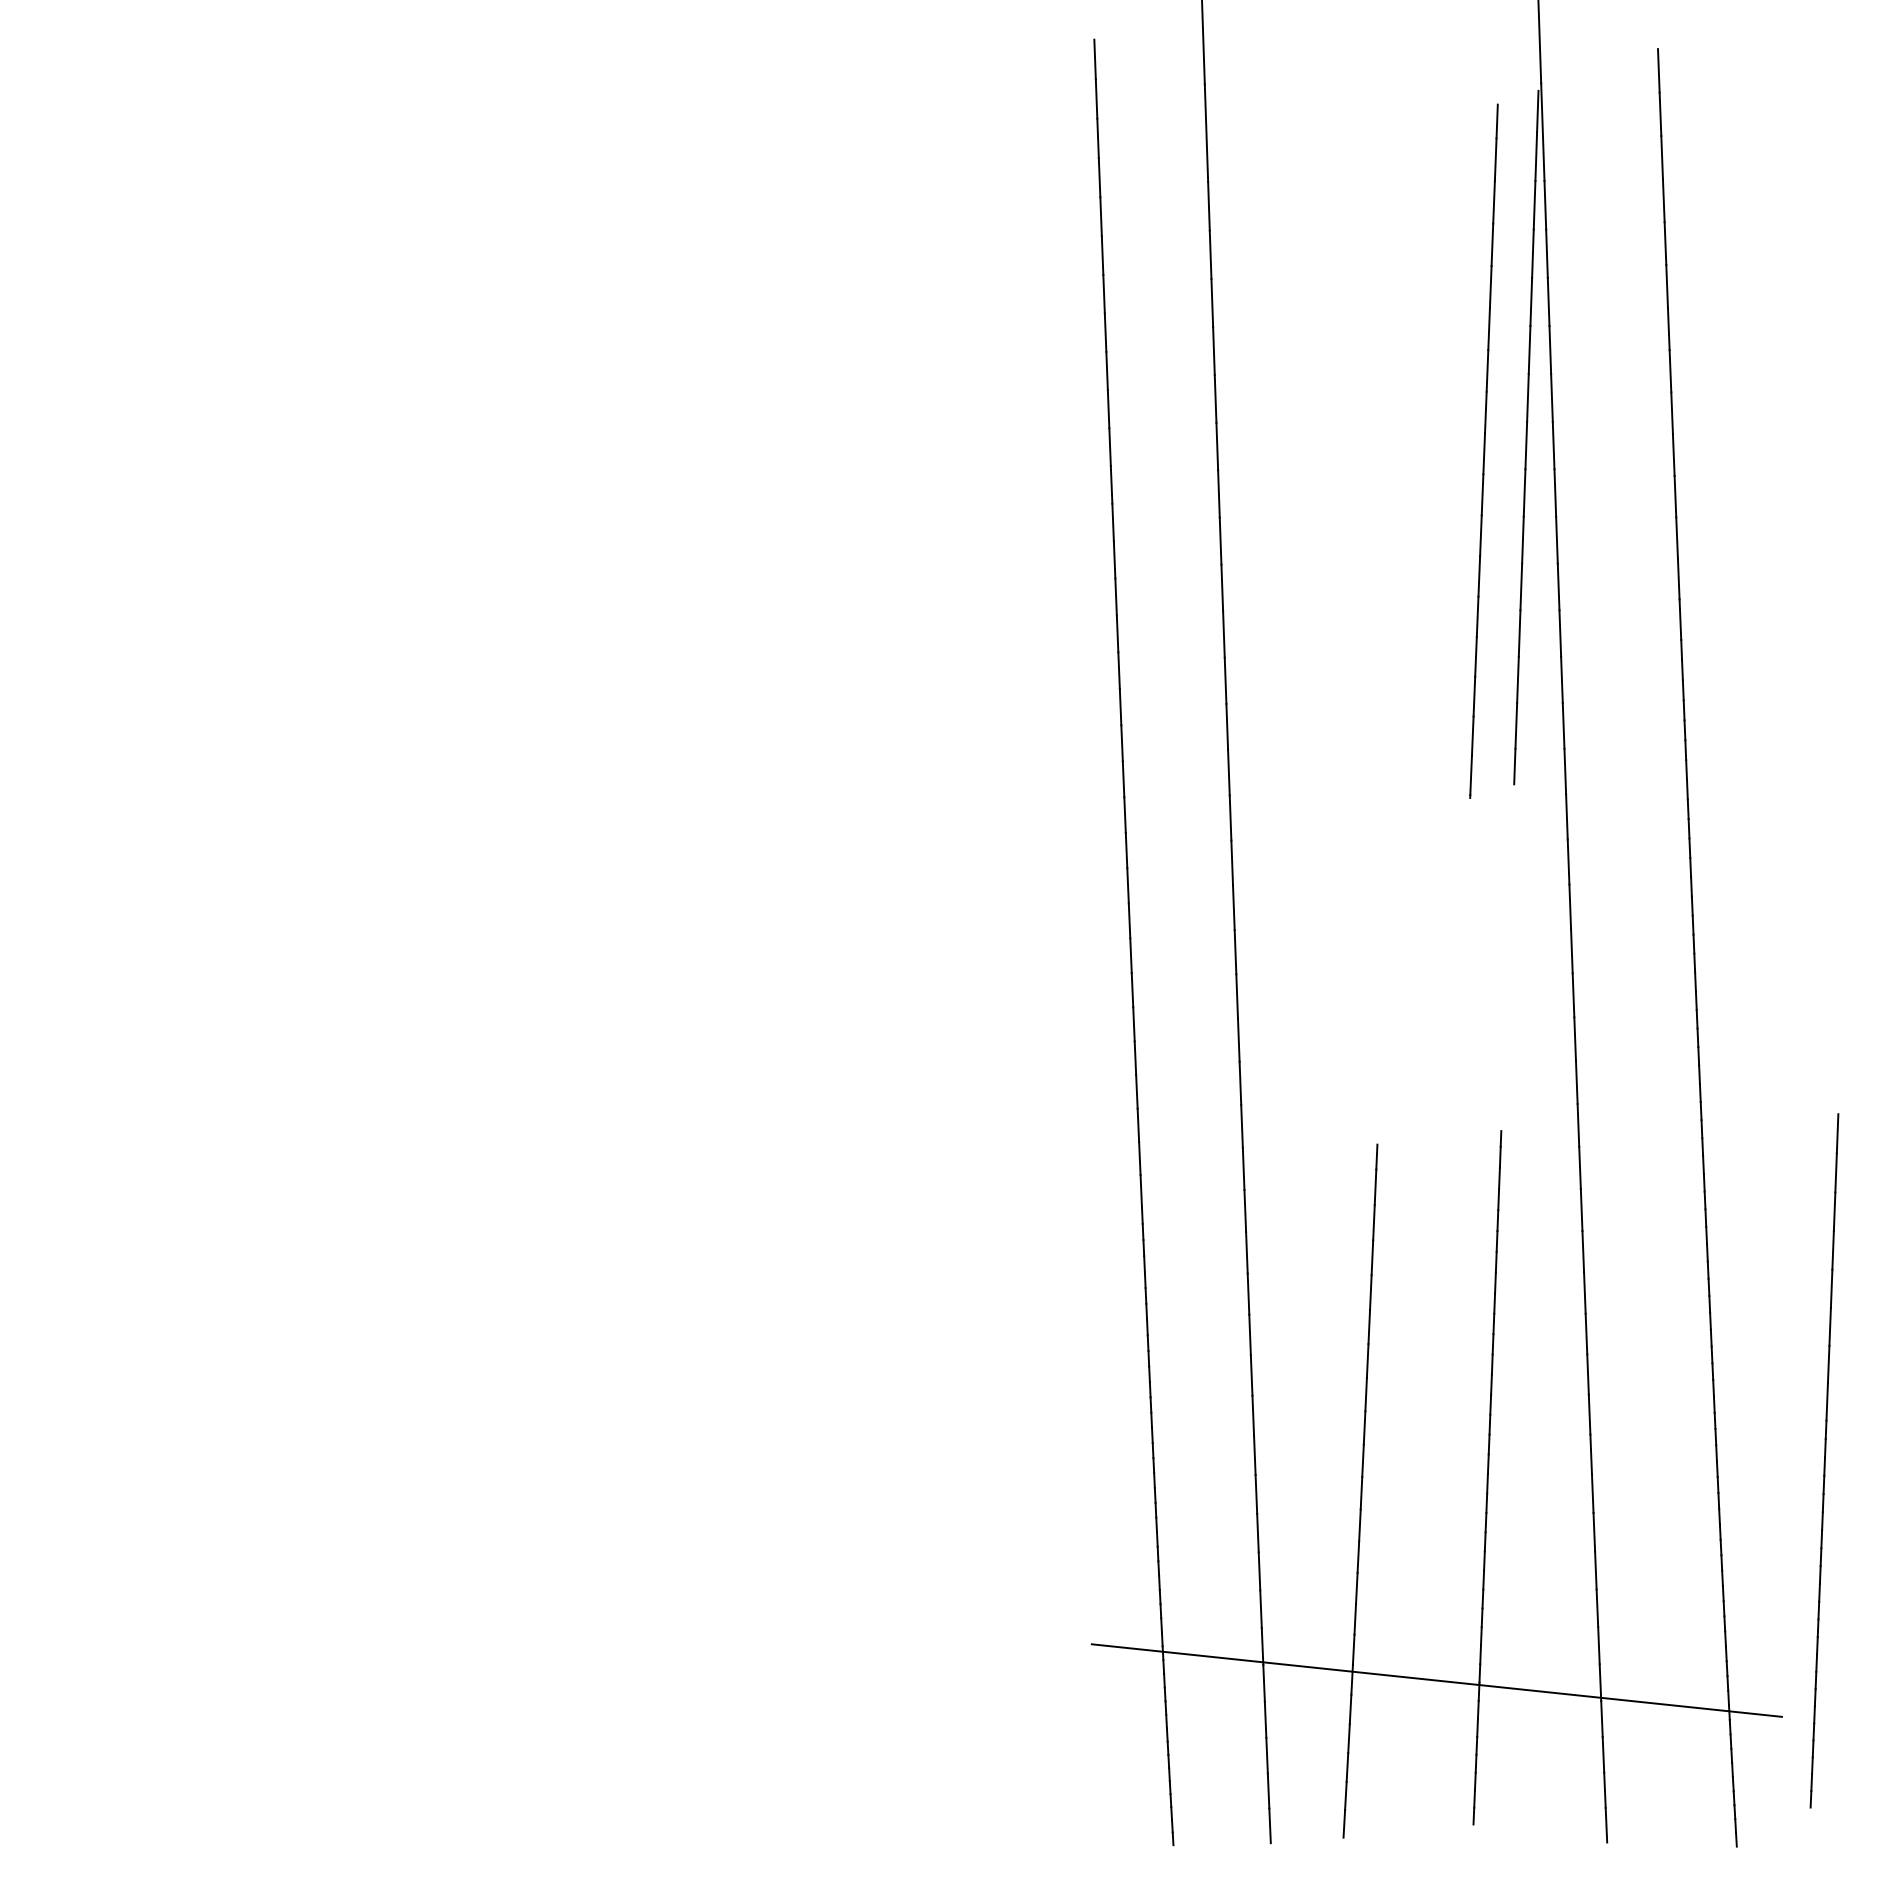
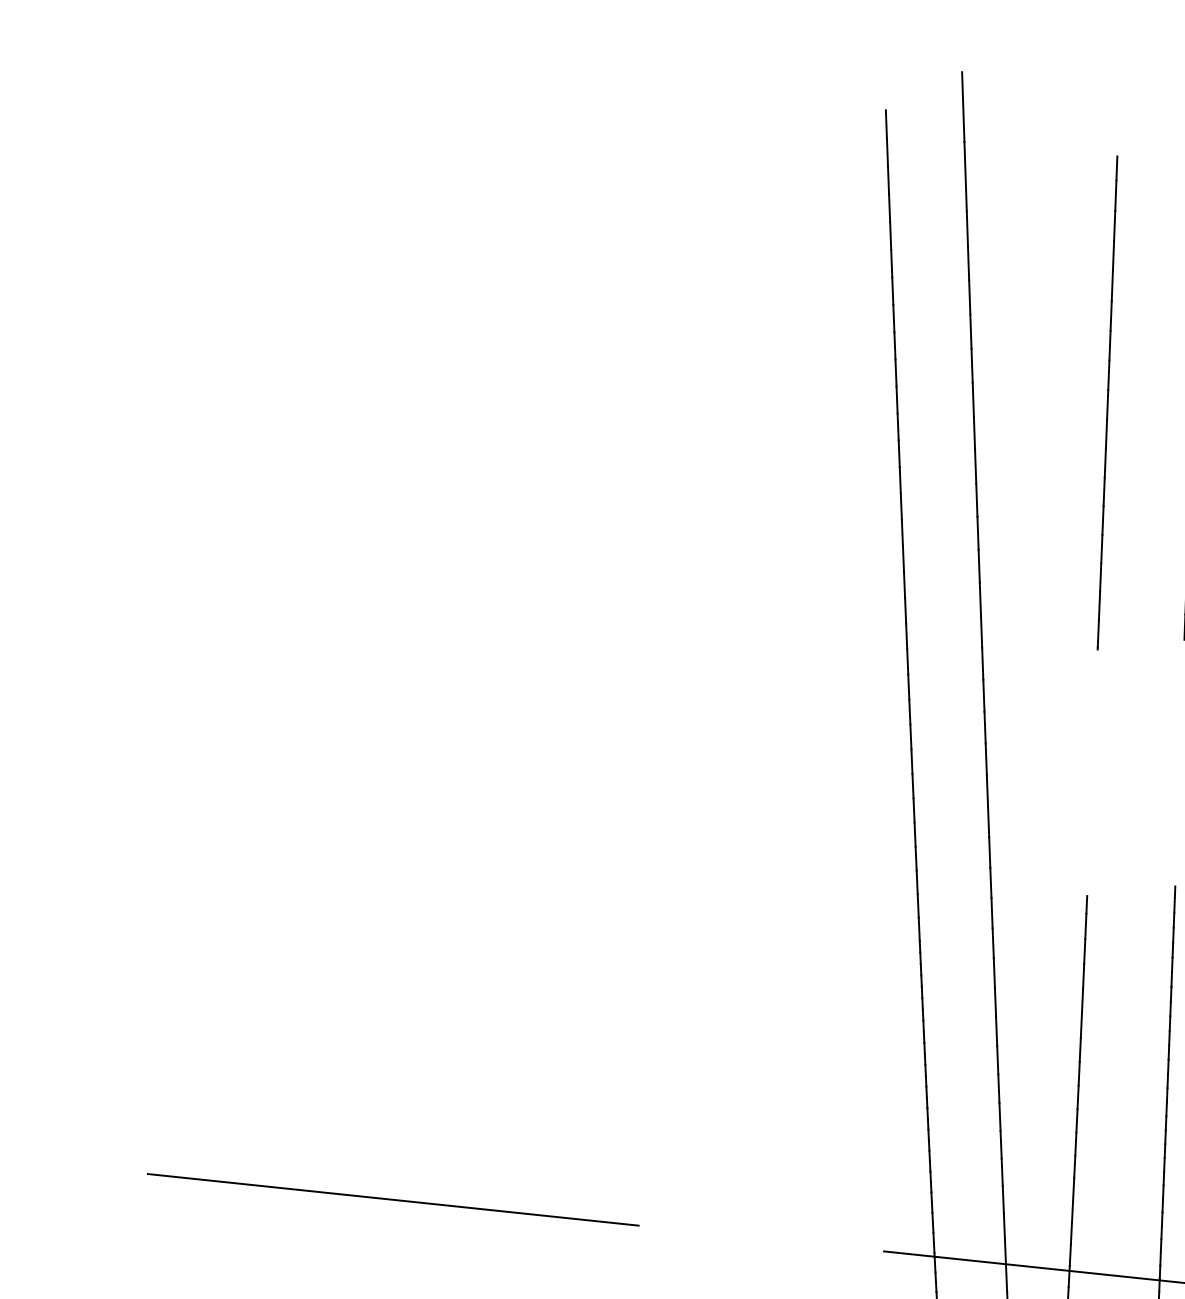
line: (1483, 450) -> (1107, 402), moved
line: (401, 1571) -> (393, 1199), added

